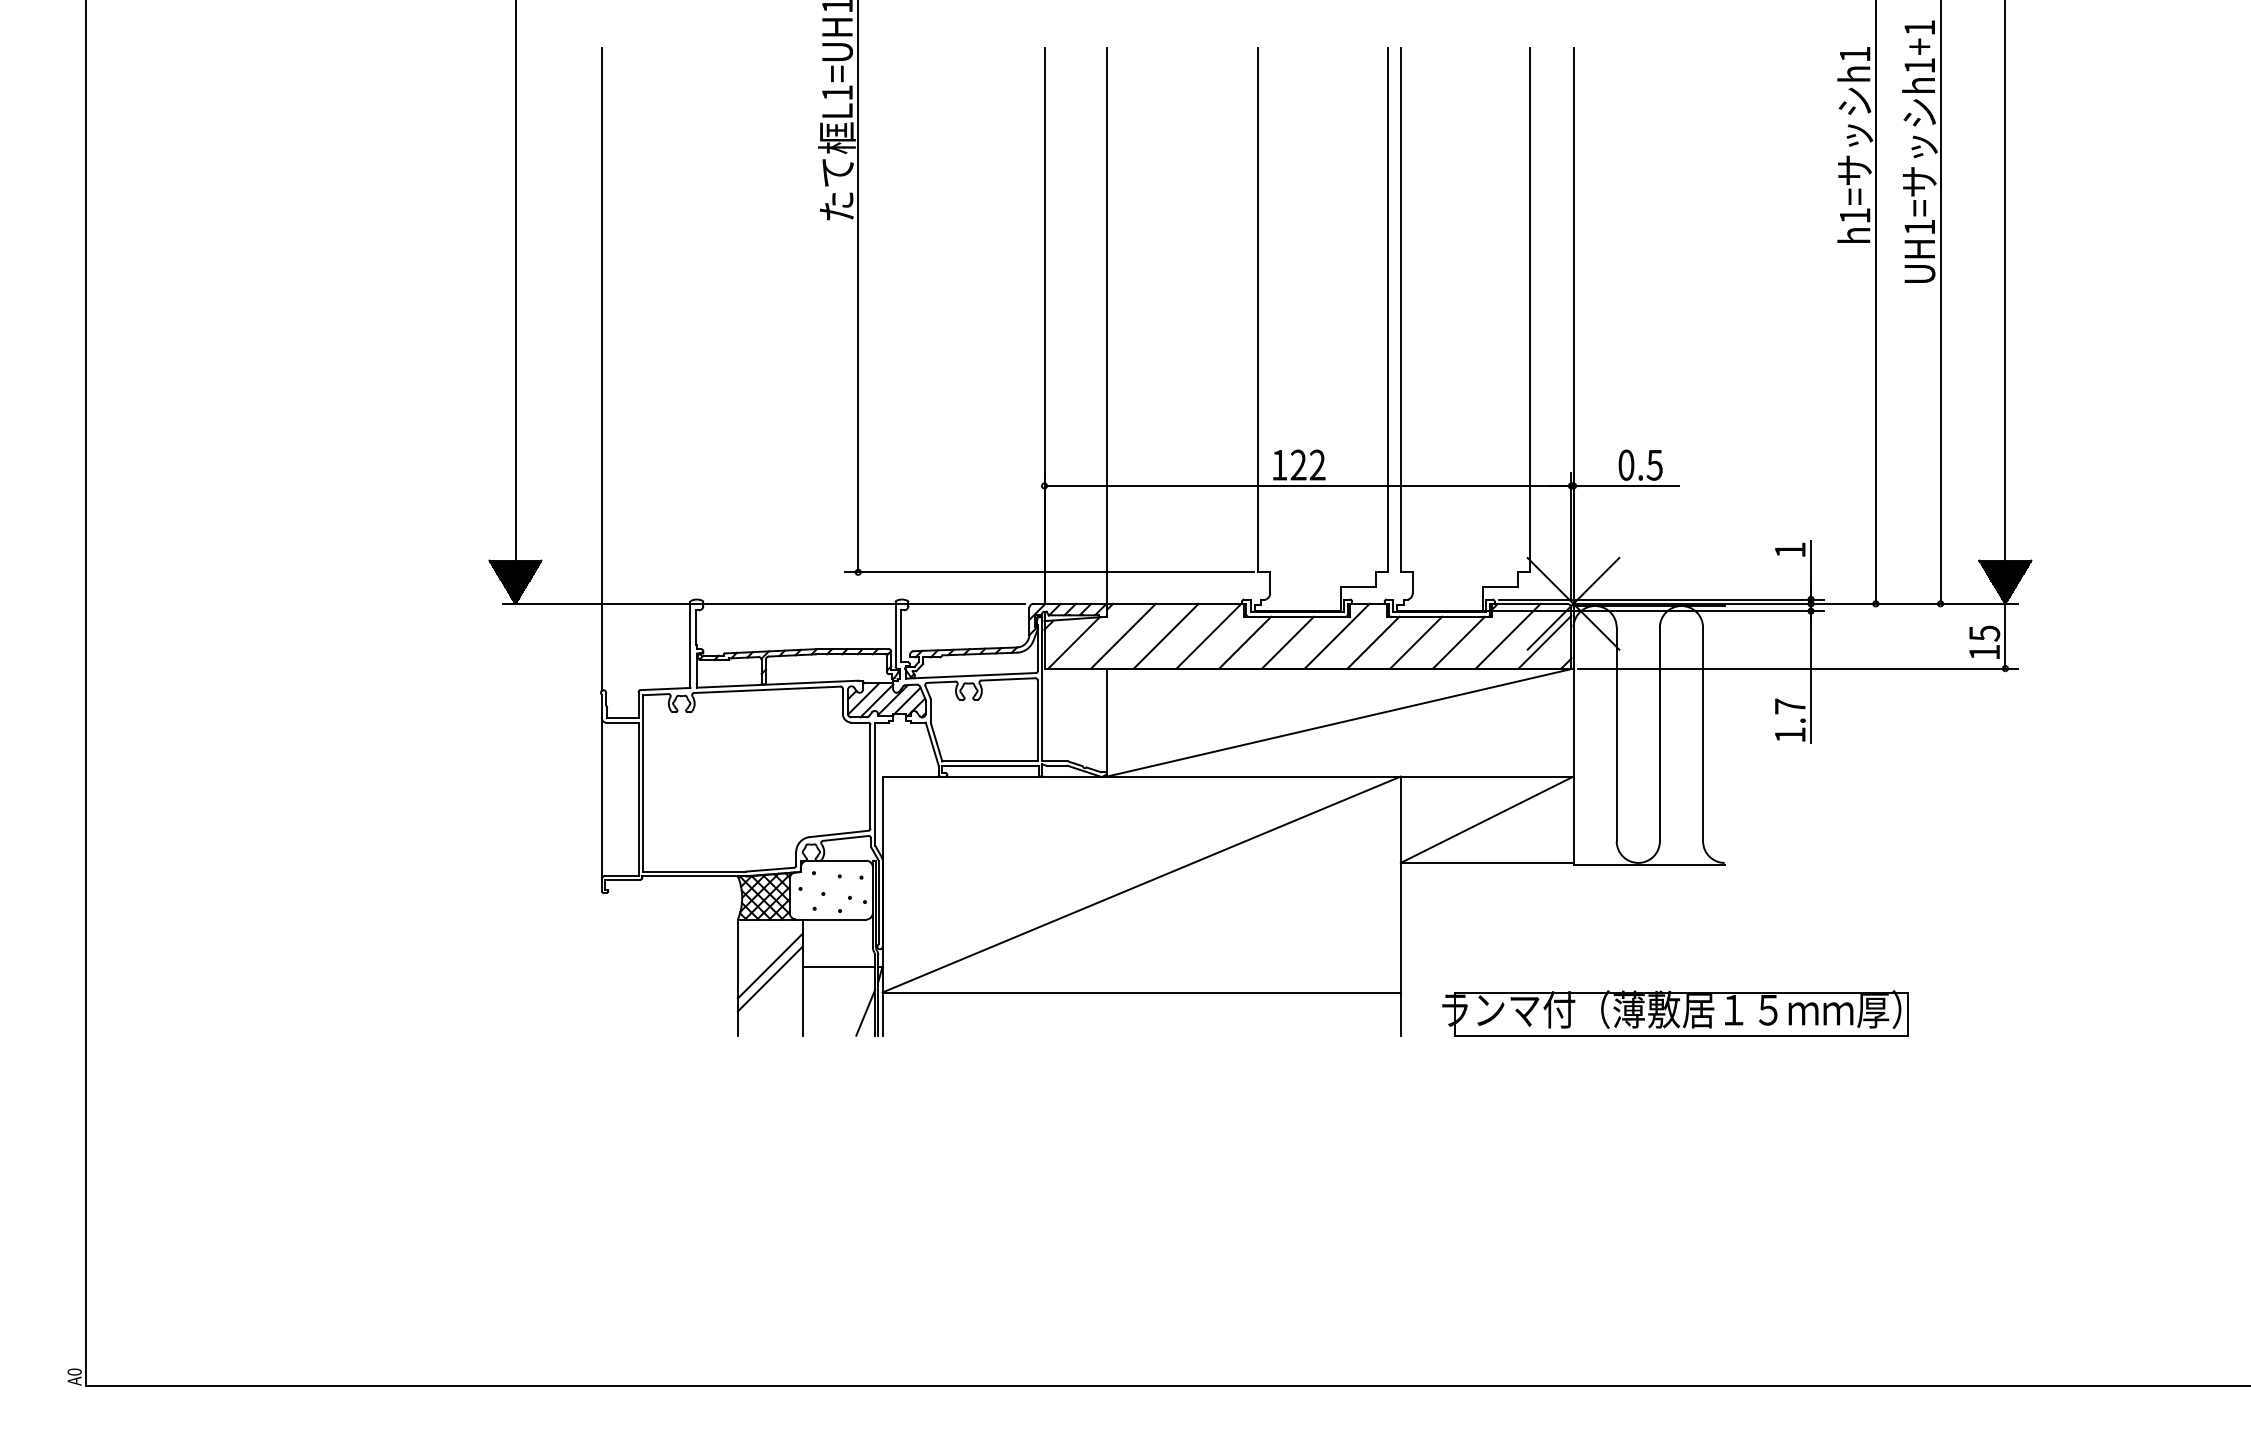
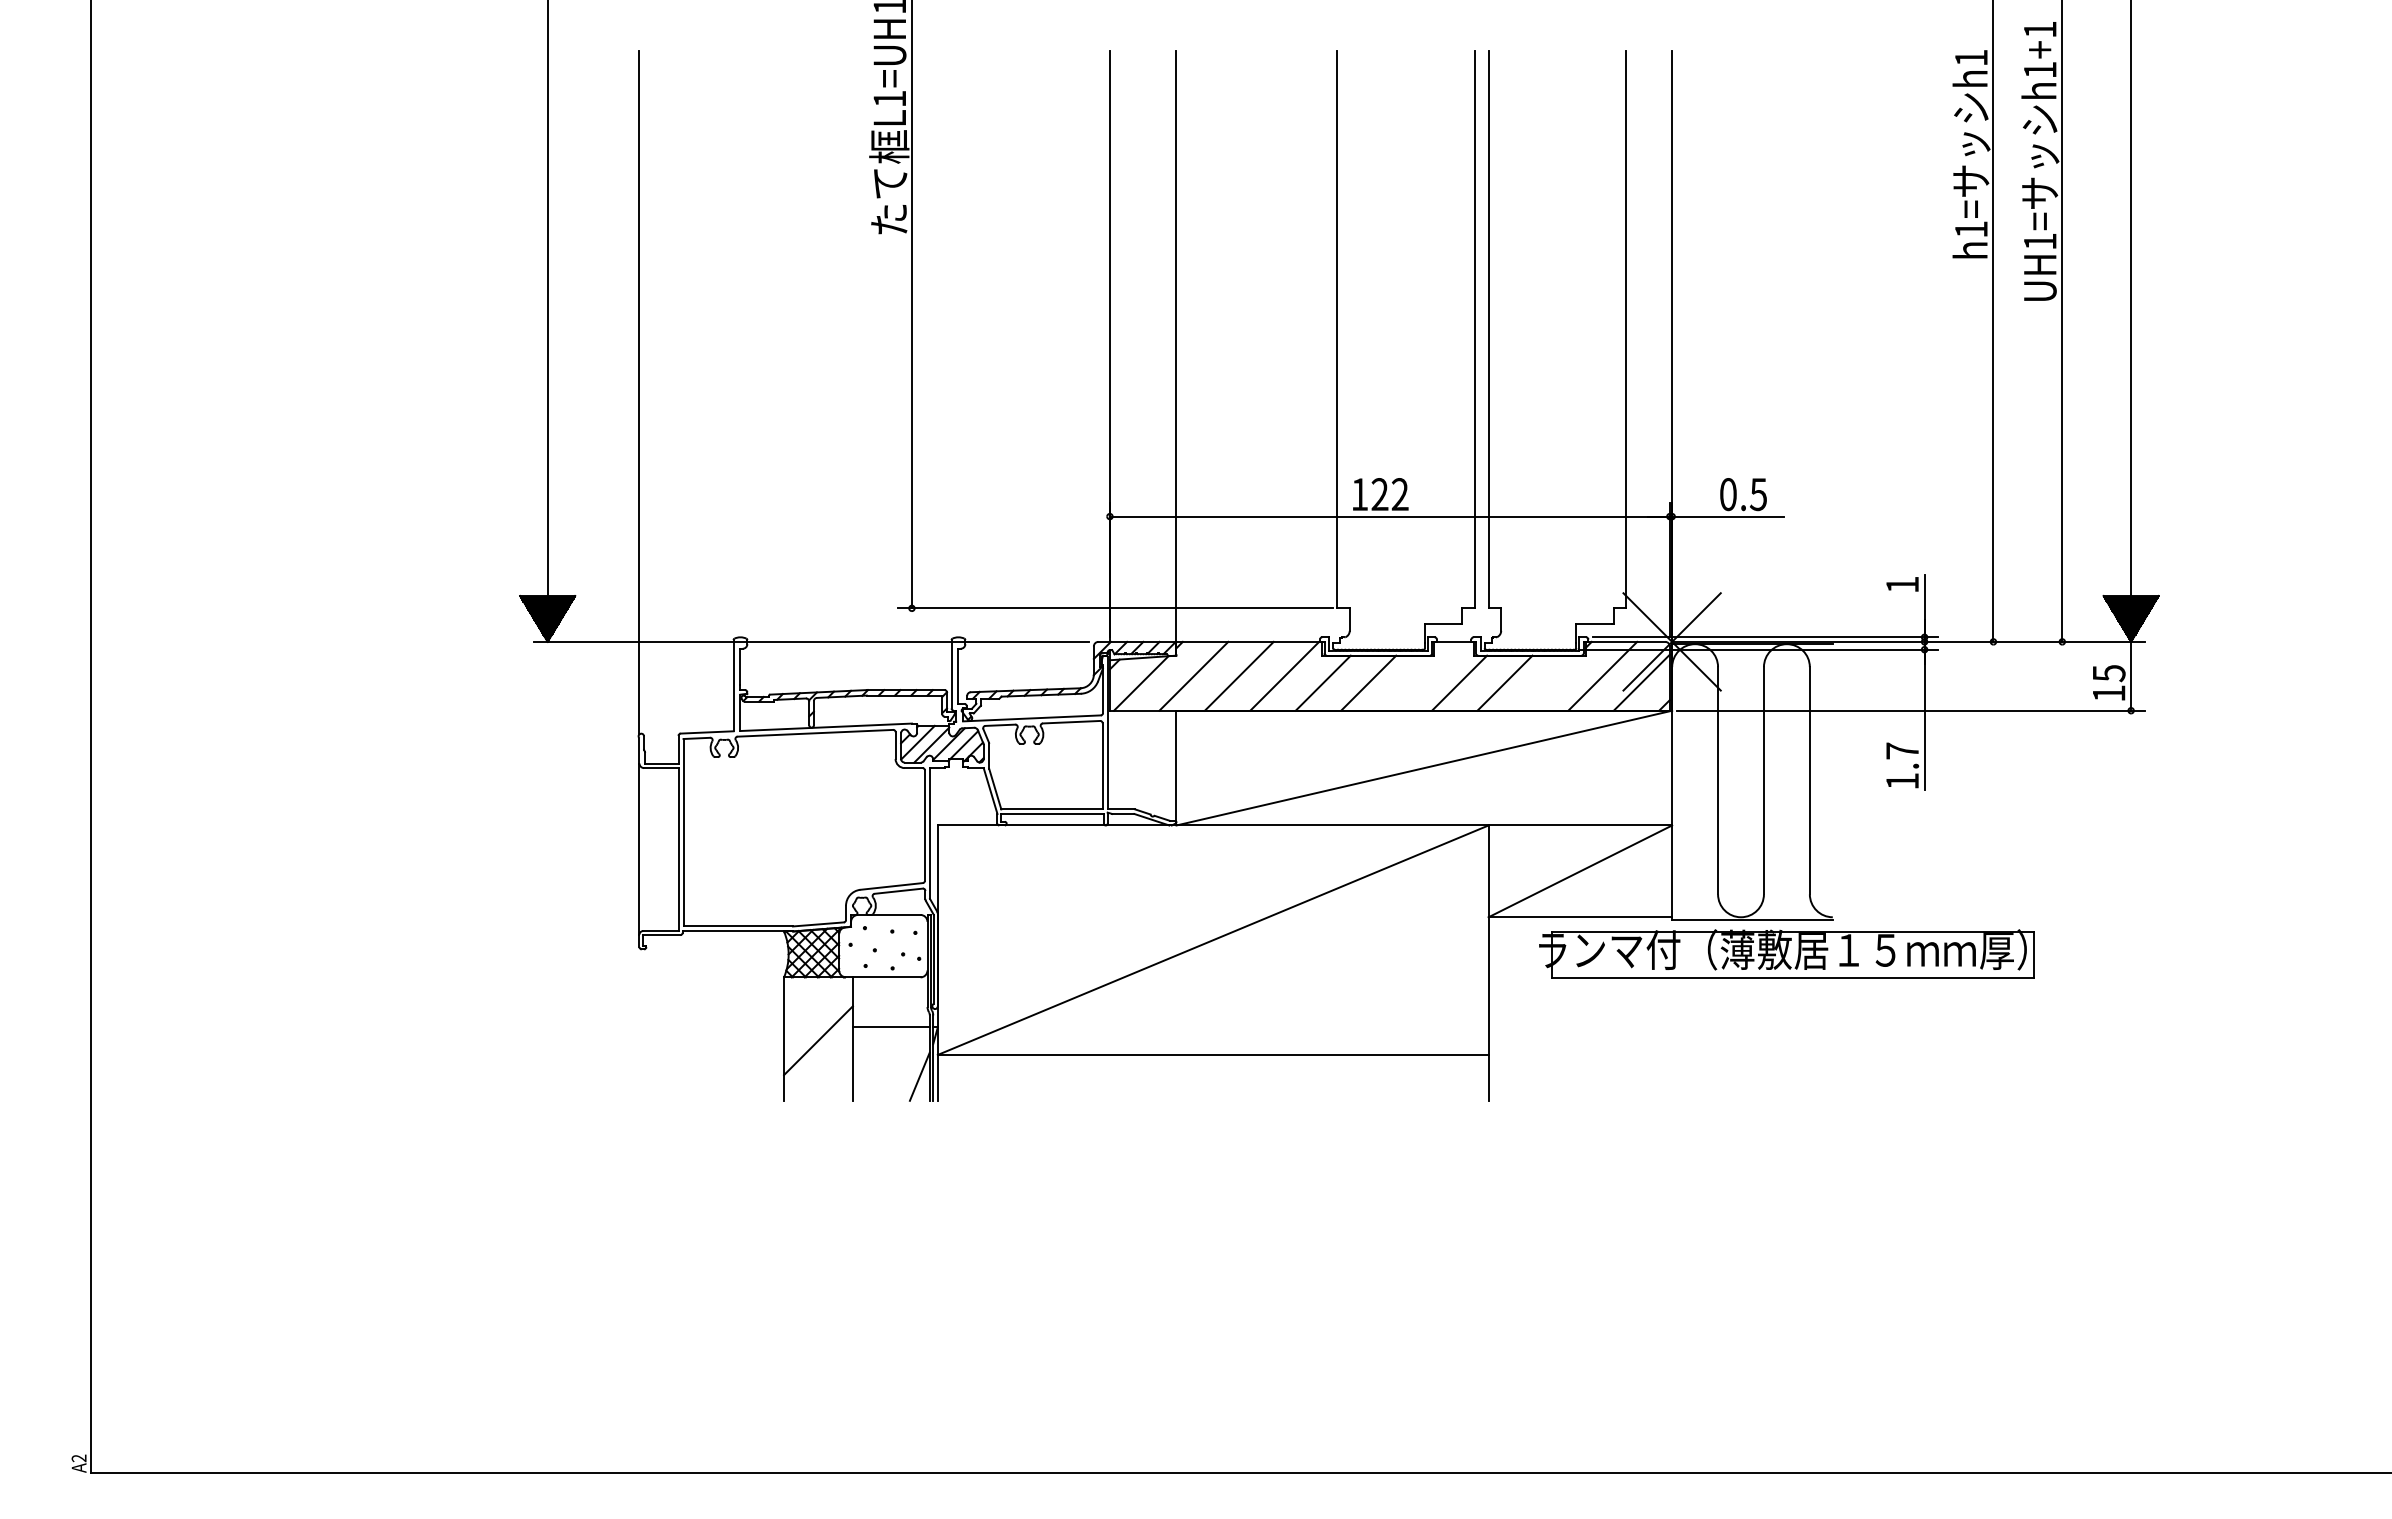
line: (1336, 635) -> (1420, 675), removed
line: (1458, 642) -> (1549, 682), removed
line: (769, 965) -> (817, 1026), removed
part: (1675, 1013) -> (1786, 953), moved
text: (74, 1371) -> (78, 1457), A0 -> A2

